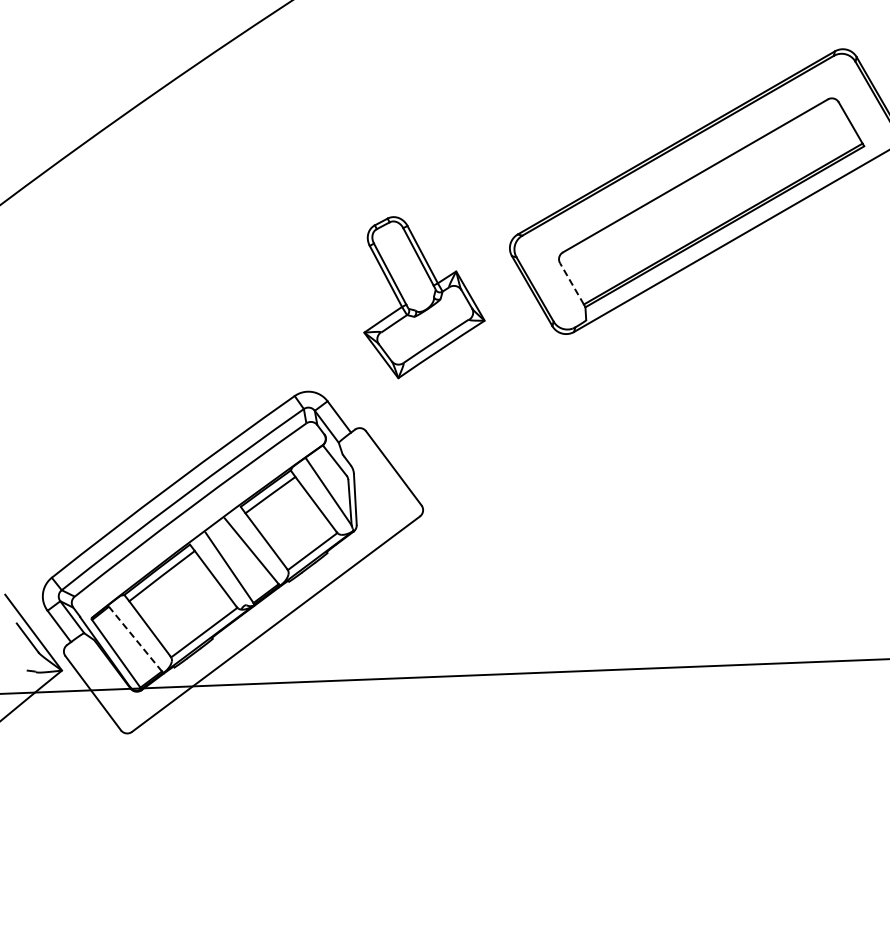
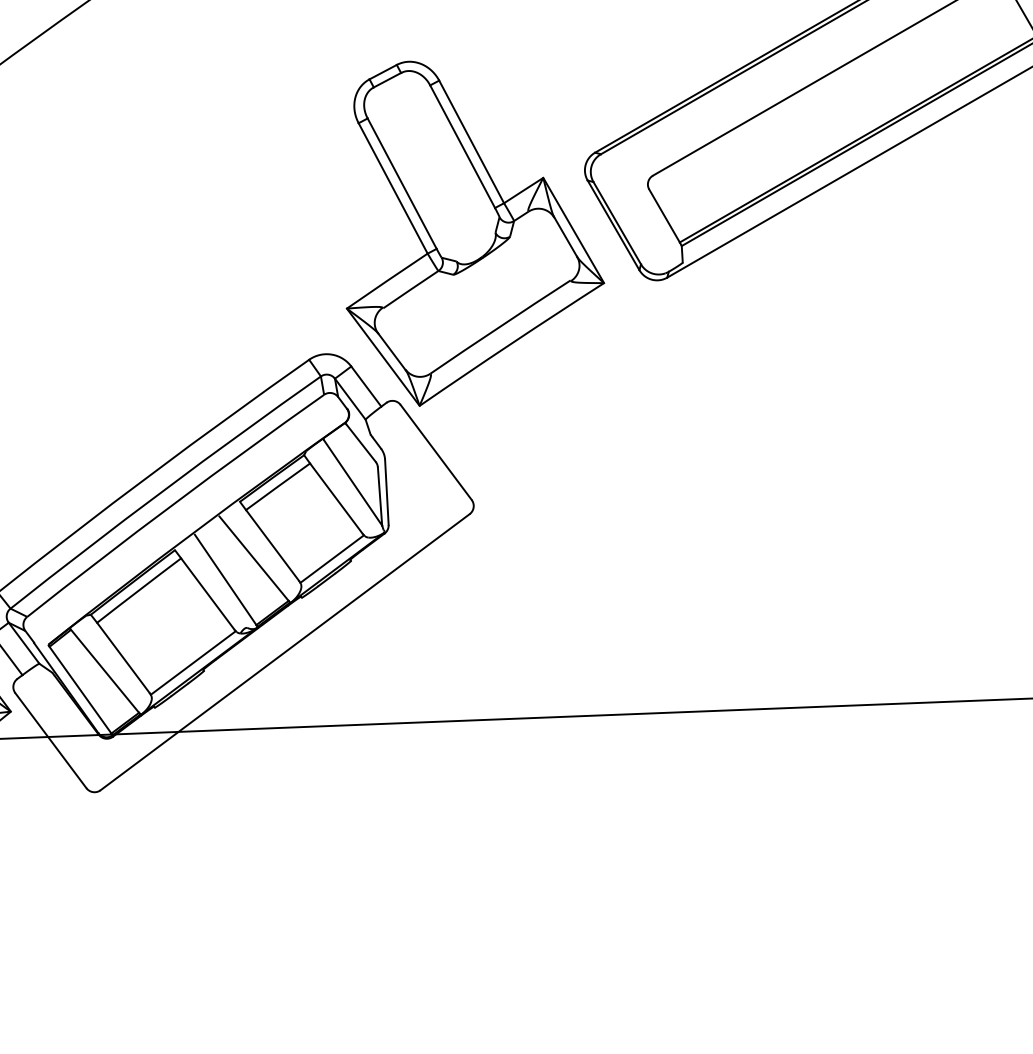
line: (572, 283) -> (665, 215), dashed -> solid
part: (424, 297) -> (475, 233), size x1.67
line: (135, 639) -> (105, 671), dashed -> solid

